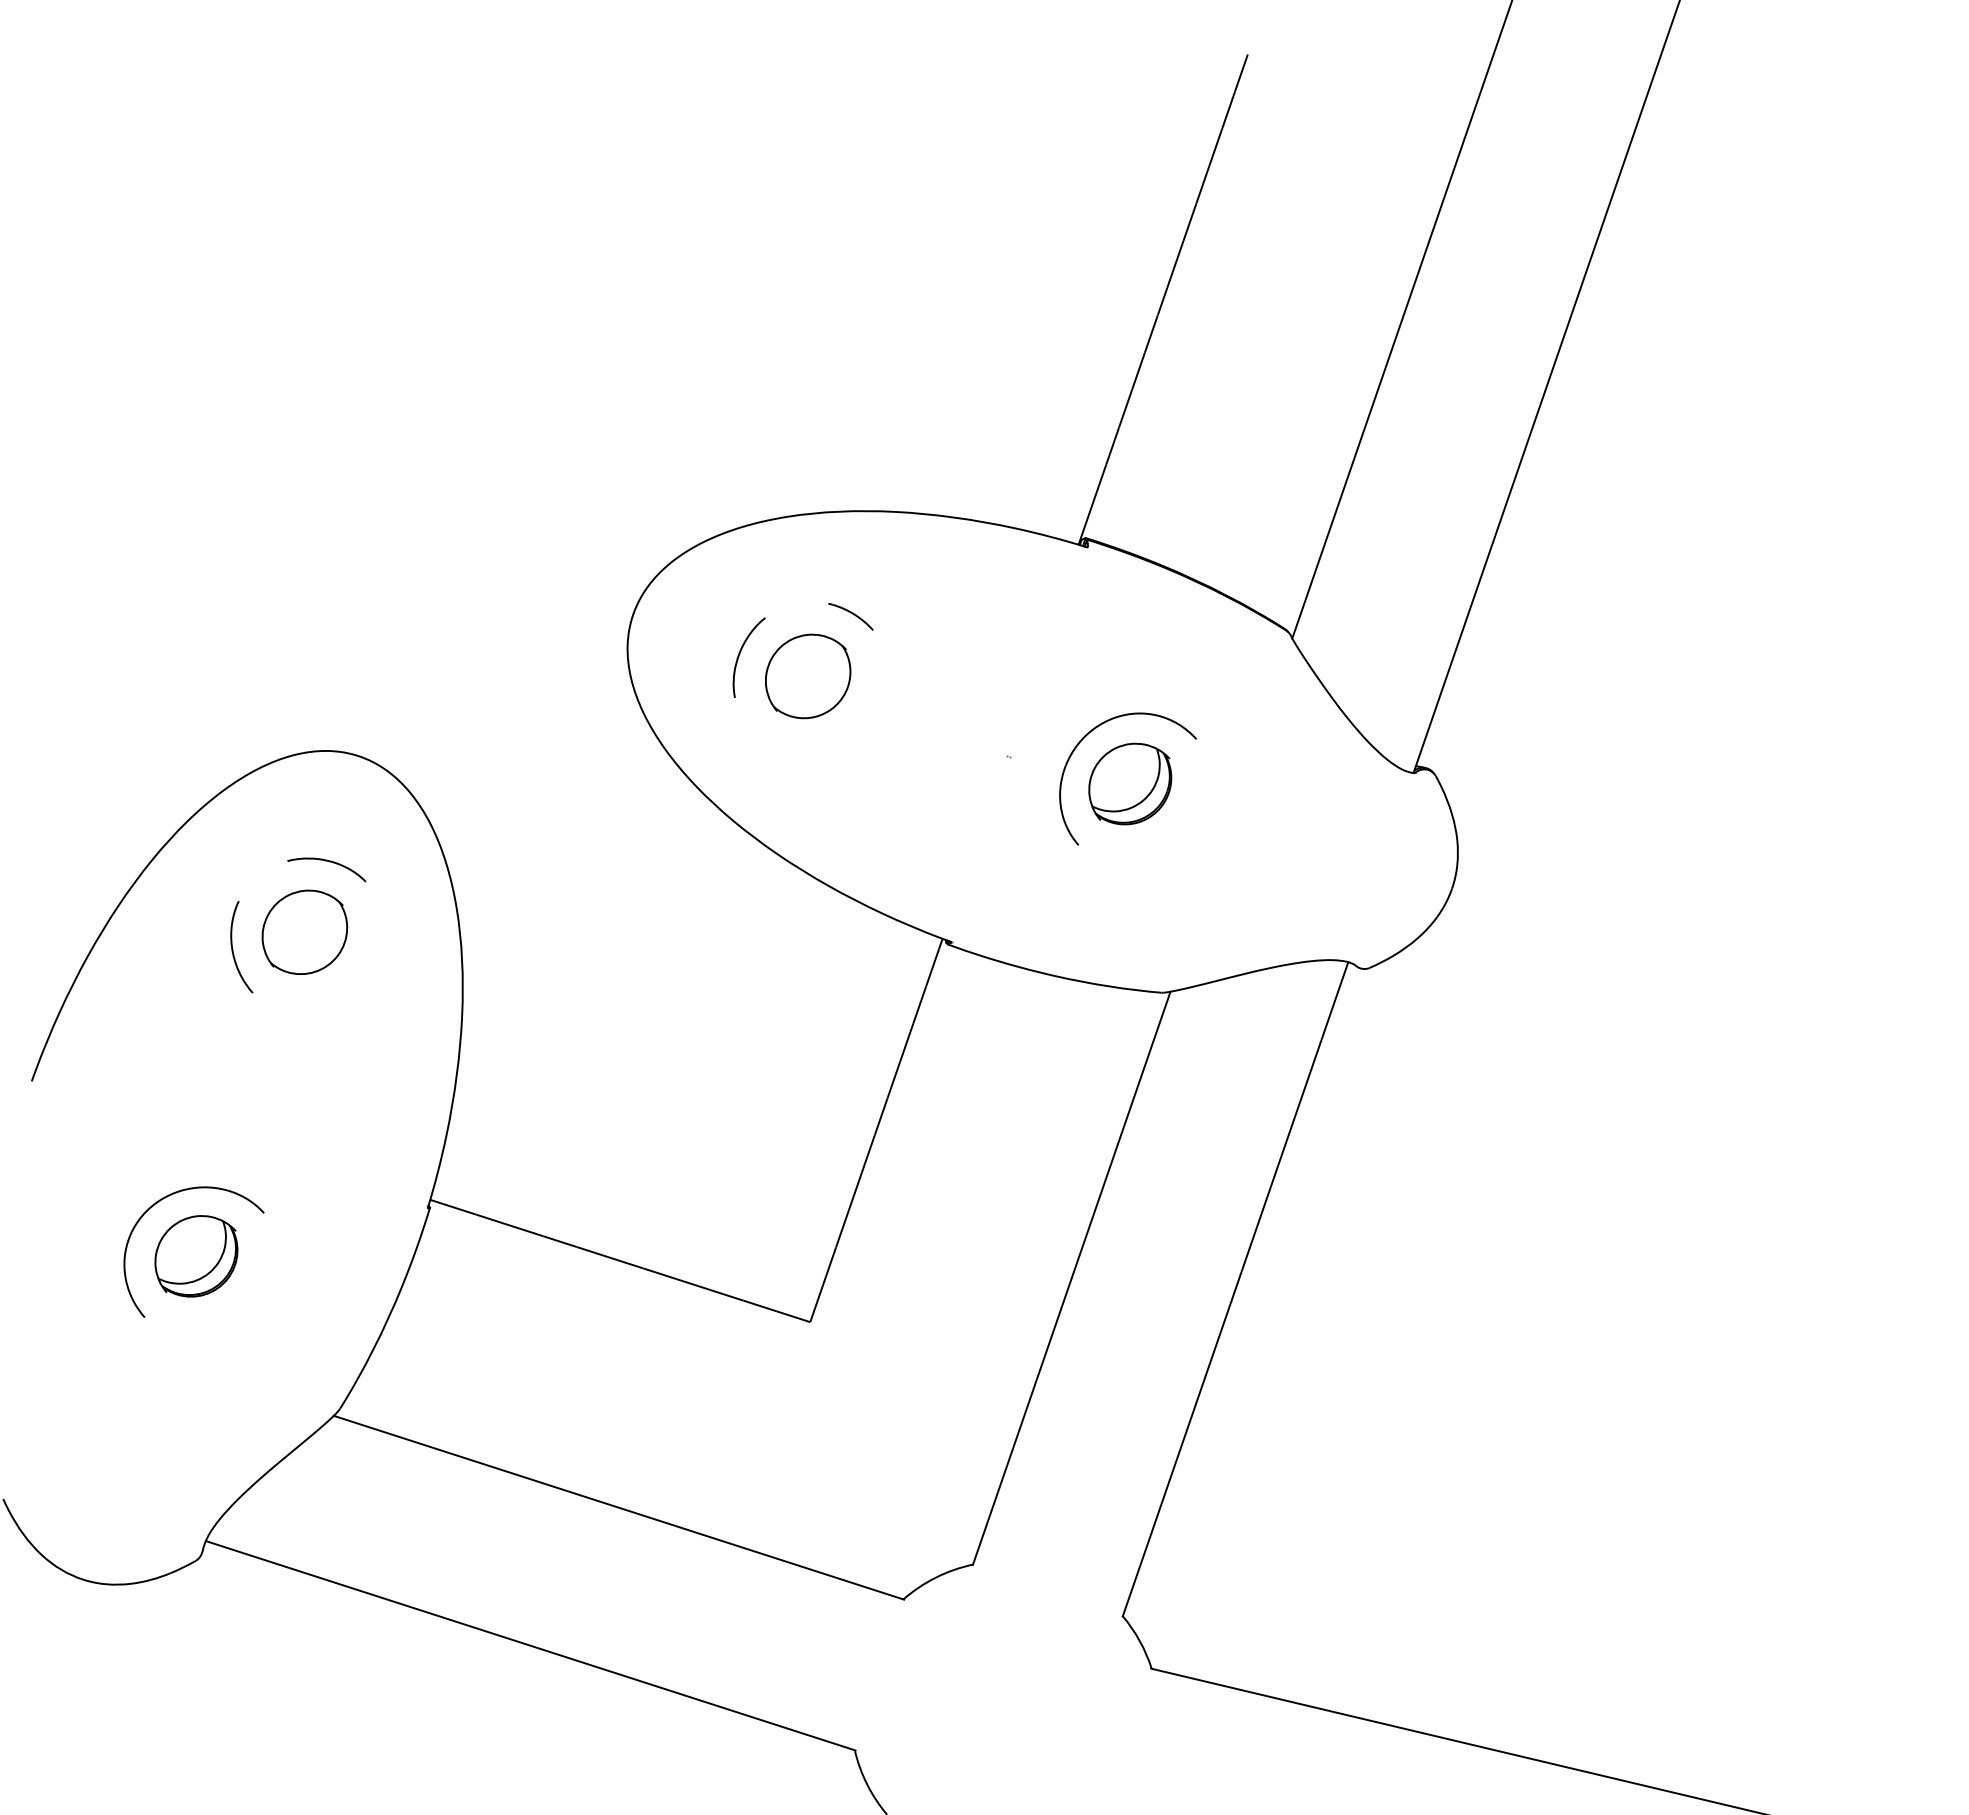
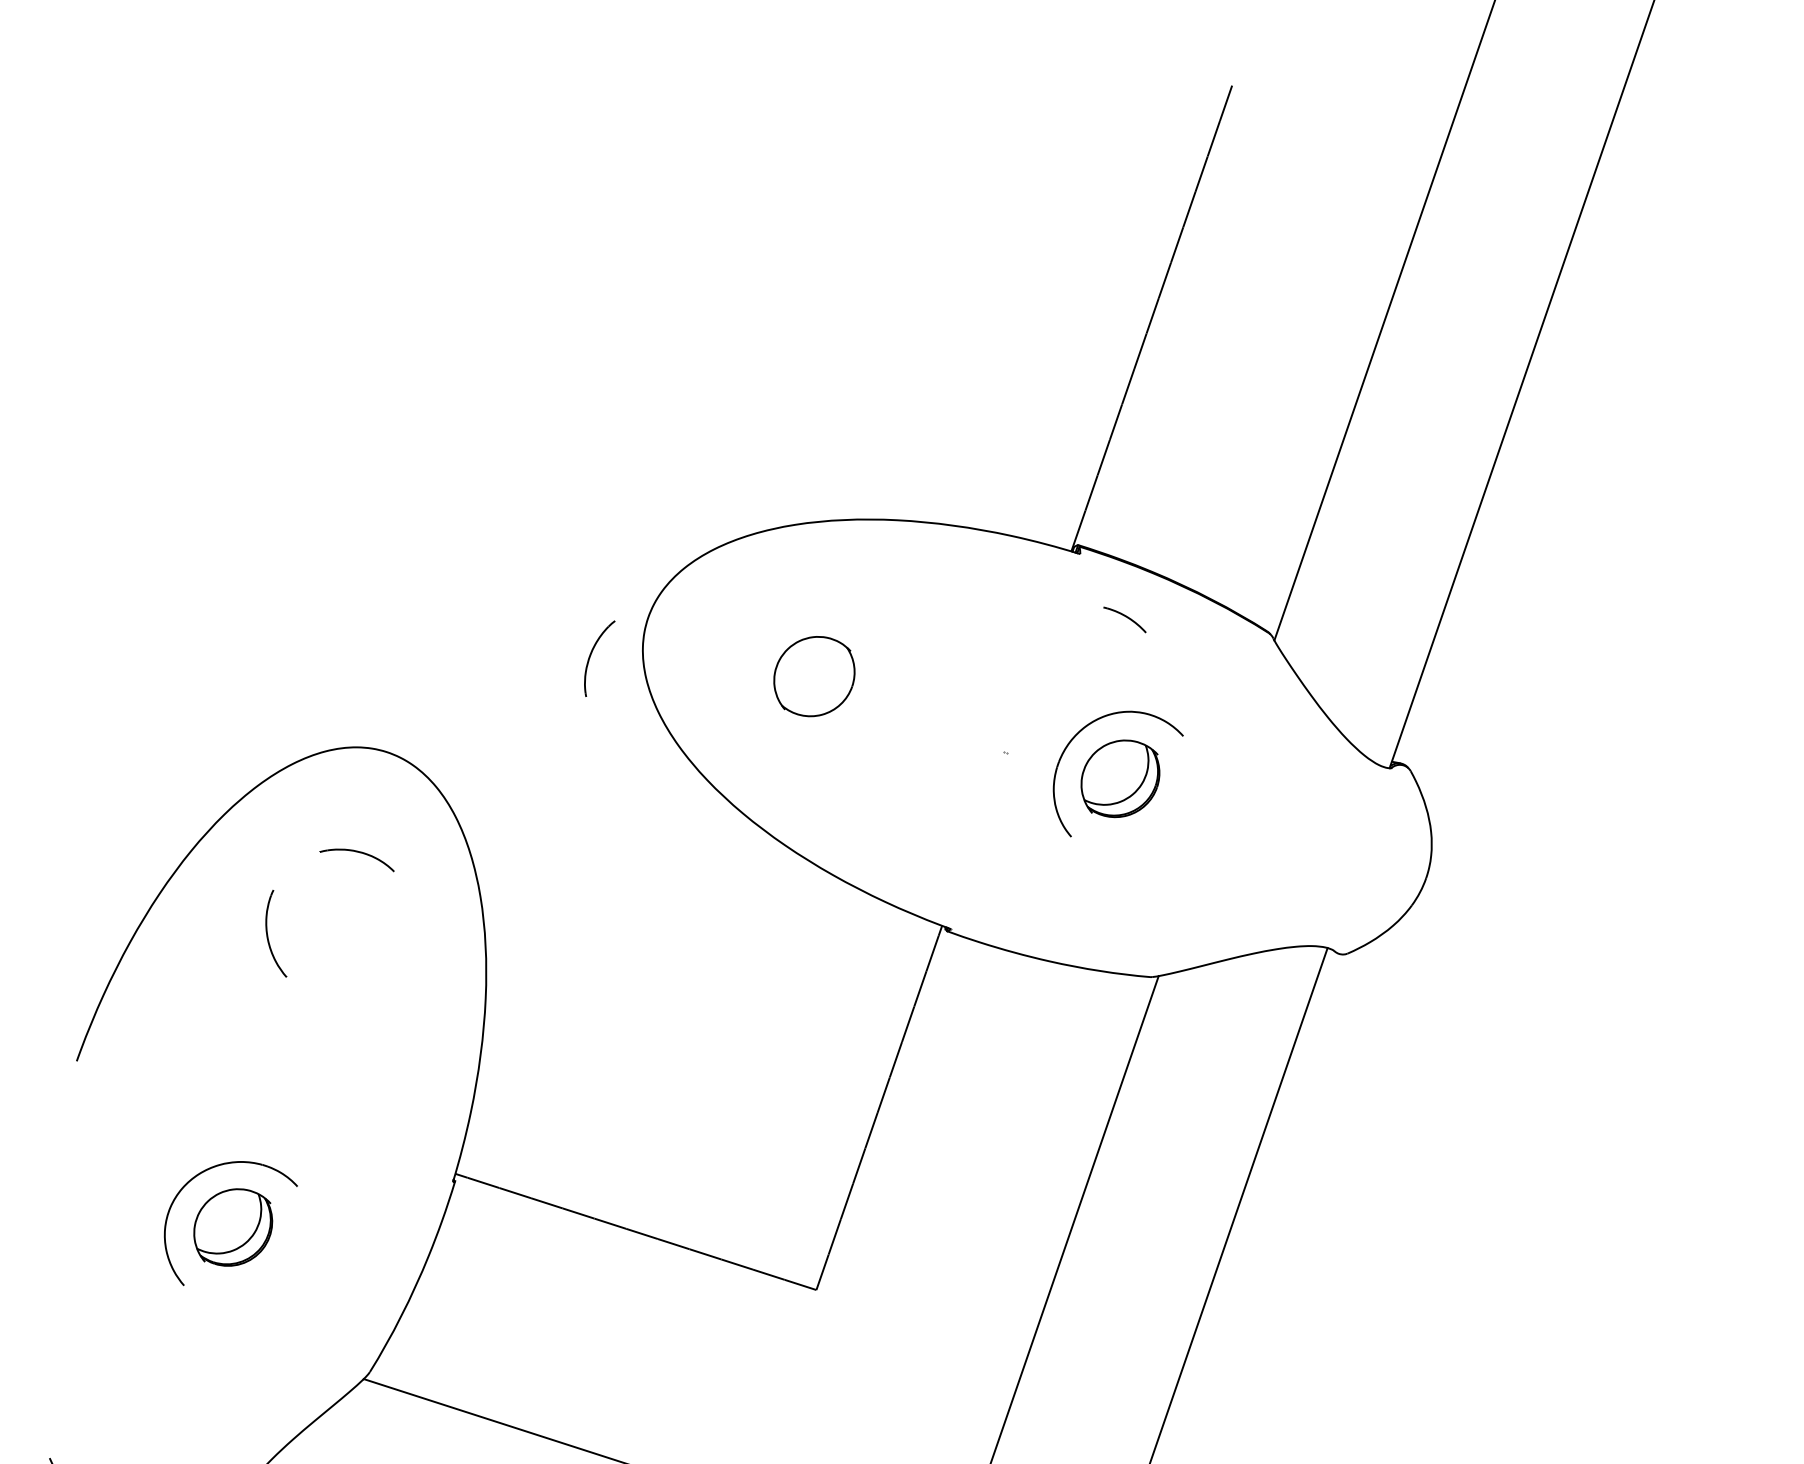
part: (850, 616) -> (1124, 619), moved
part: (740, 654) -> (591, 655), moved
part: (304, 931) -> (335, 918), removed

